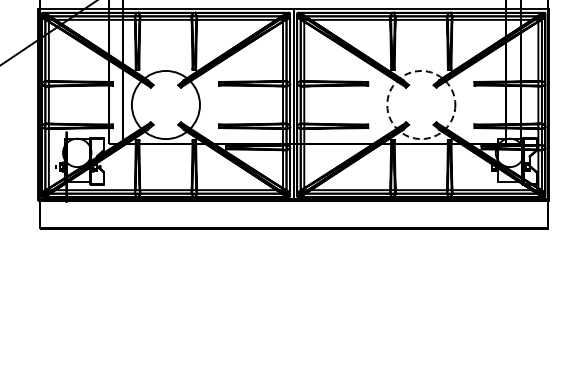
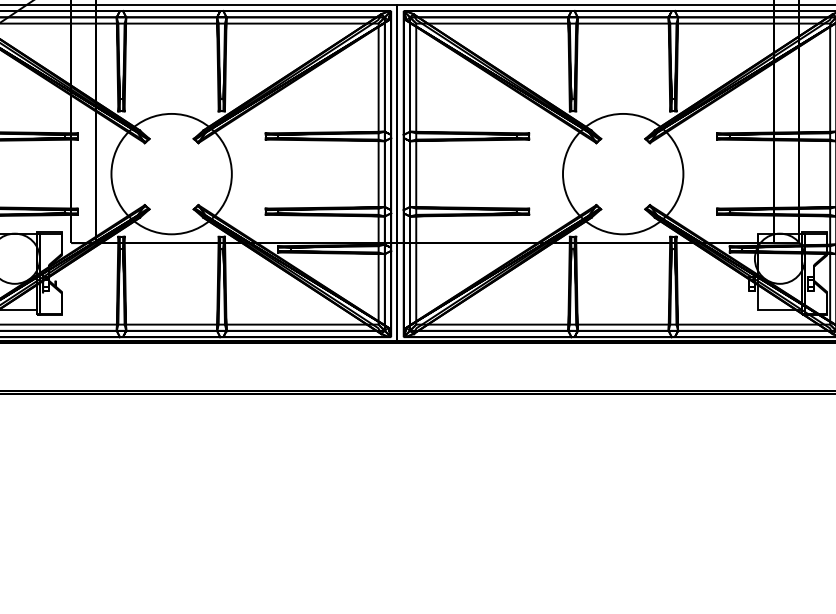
circle: (421, 104) -> (623, 173), dashed -> solid

